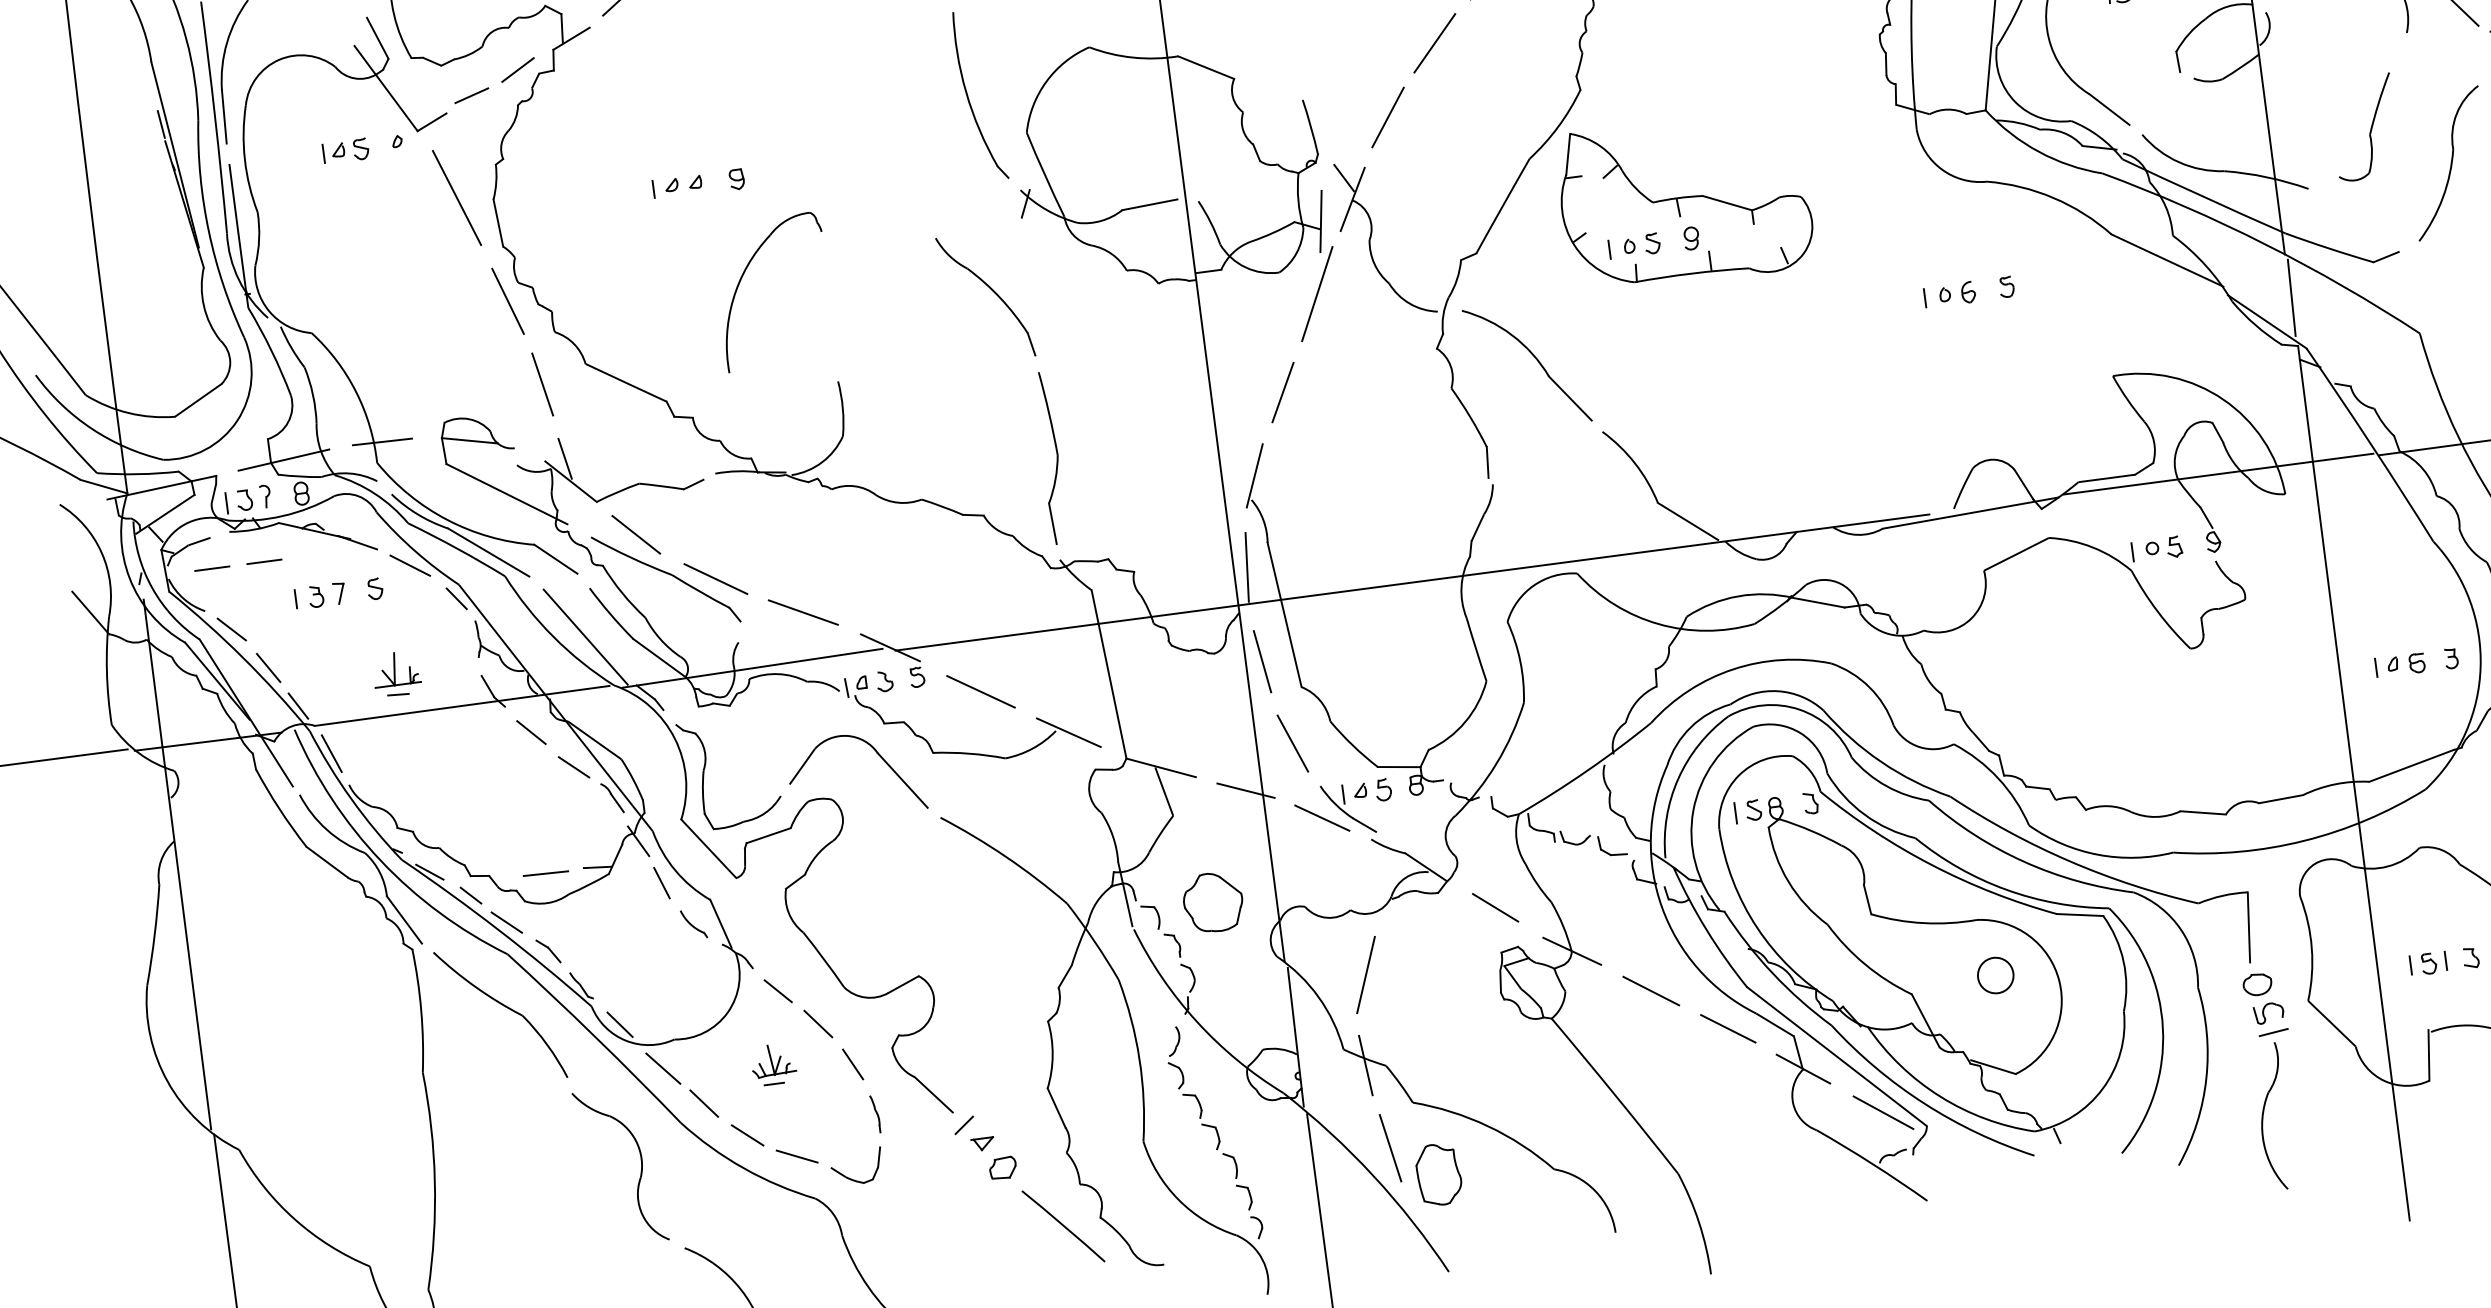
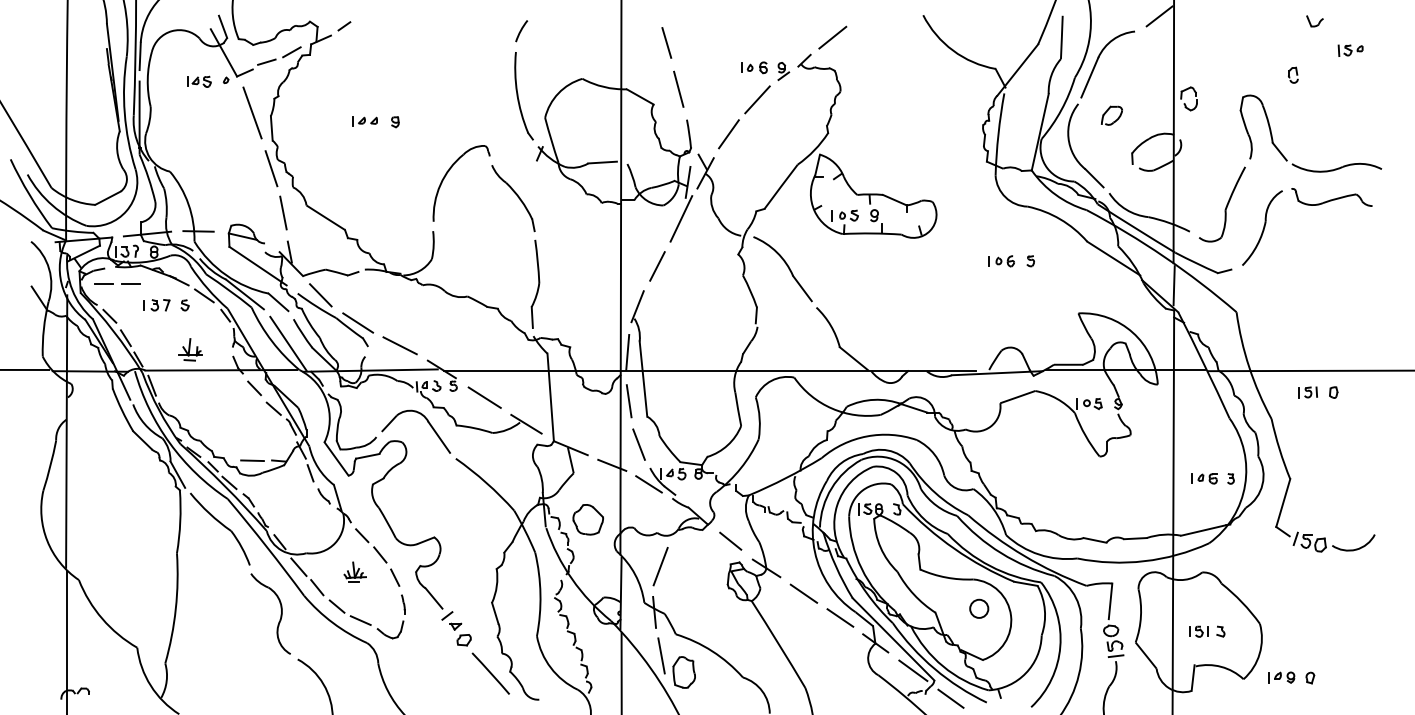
line: (1278, 41) -> (678, 88), added
part: (2364, 127) -> (1222, 204), size x1.43
part: (744, 277) -> (447, 174), moved
line: (1962, 1157) -> (950, 698), added

